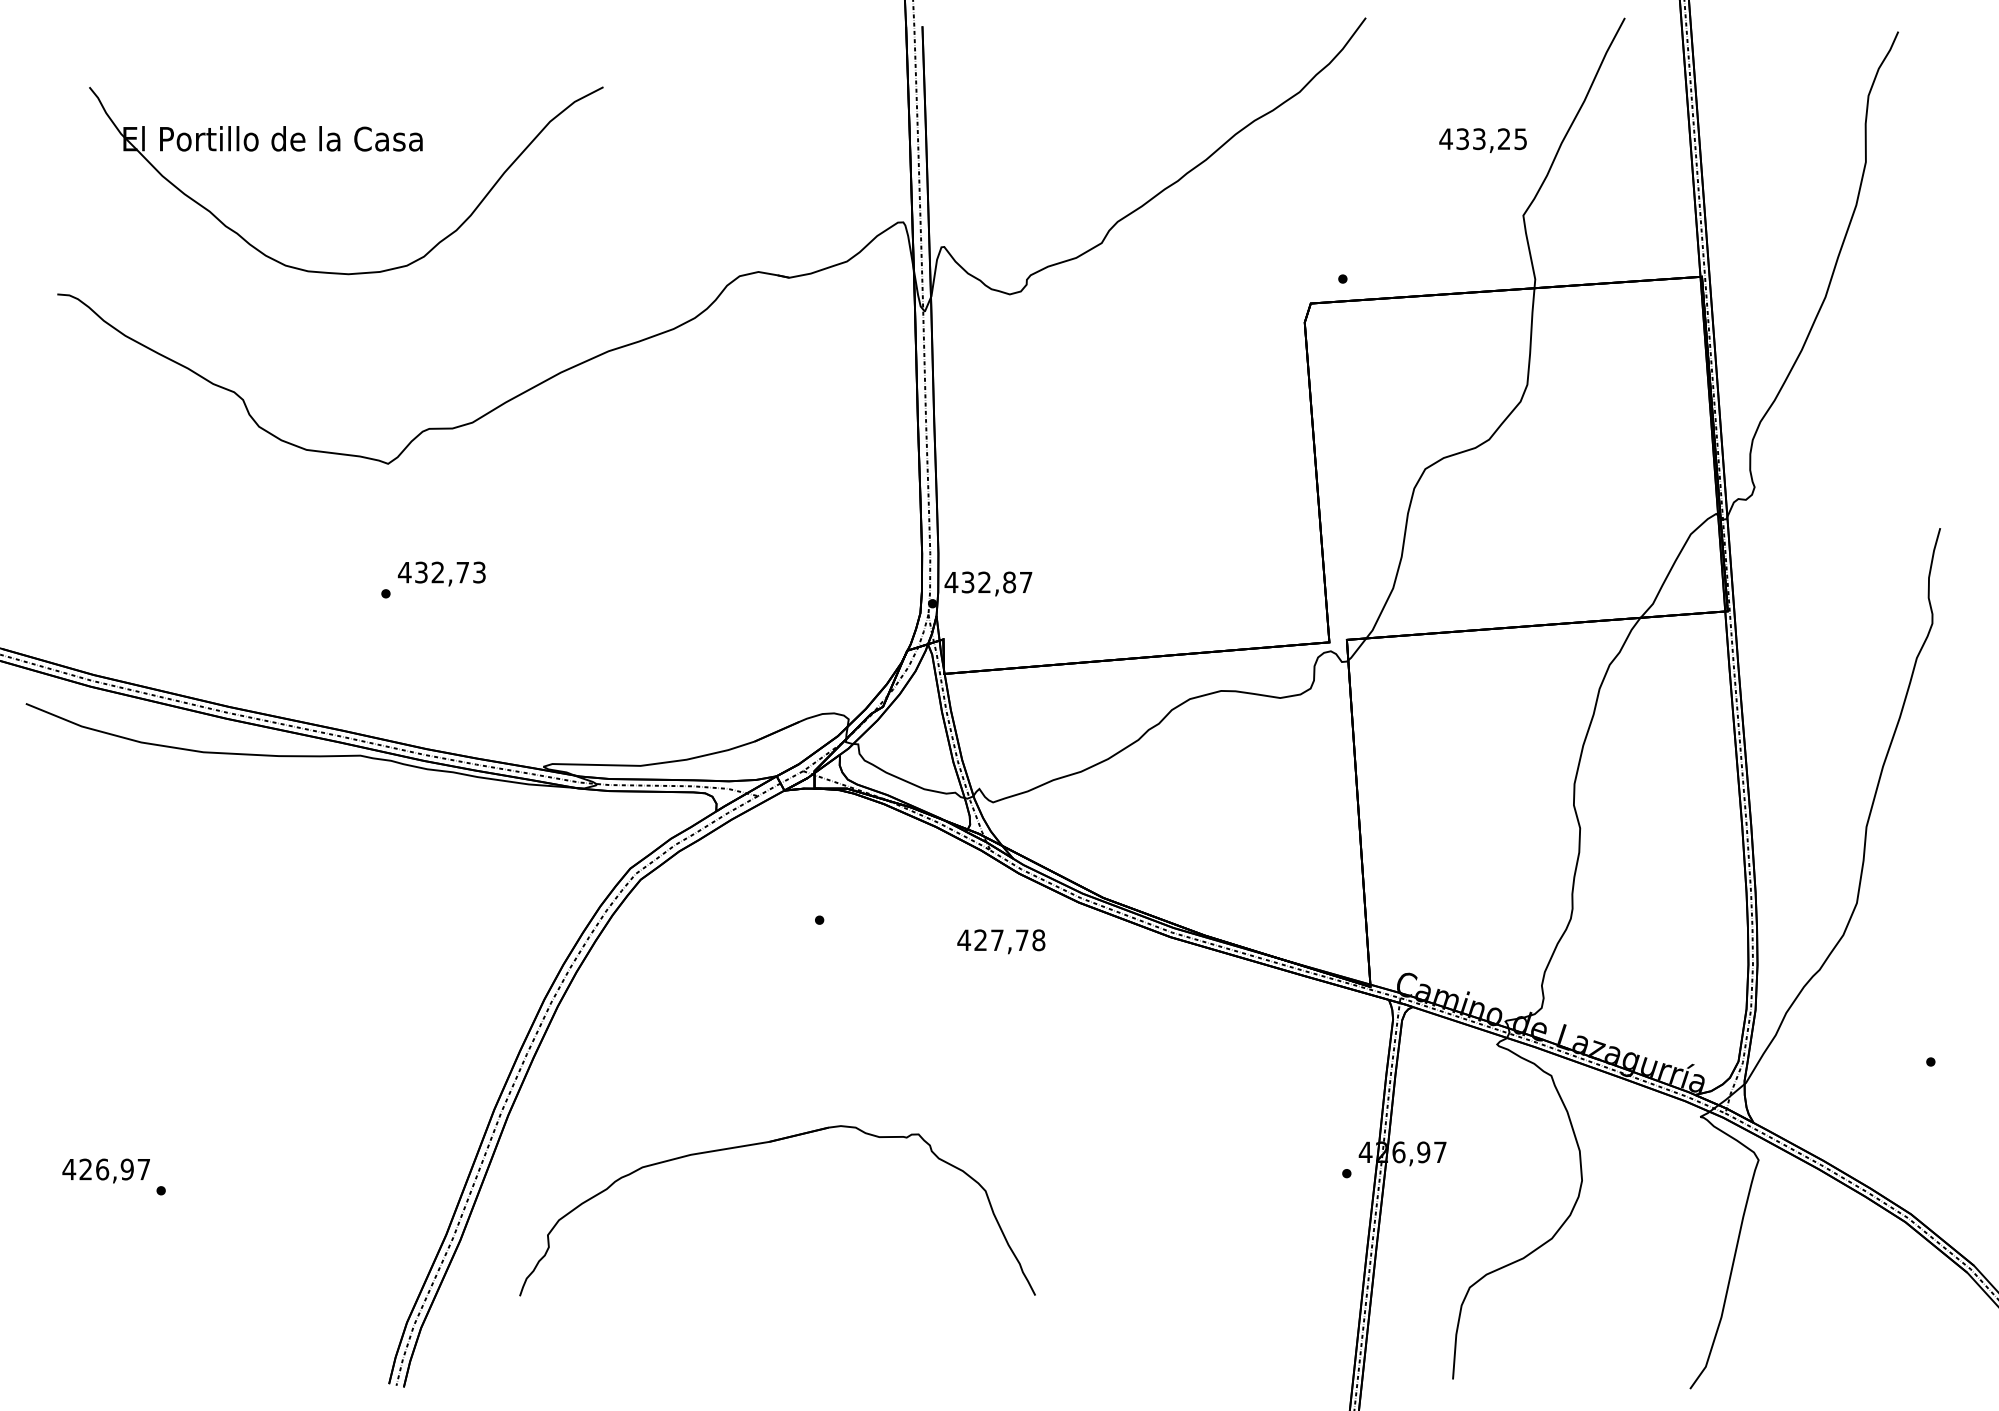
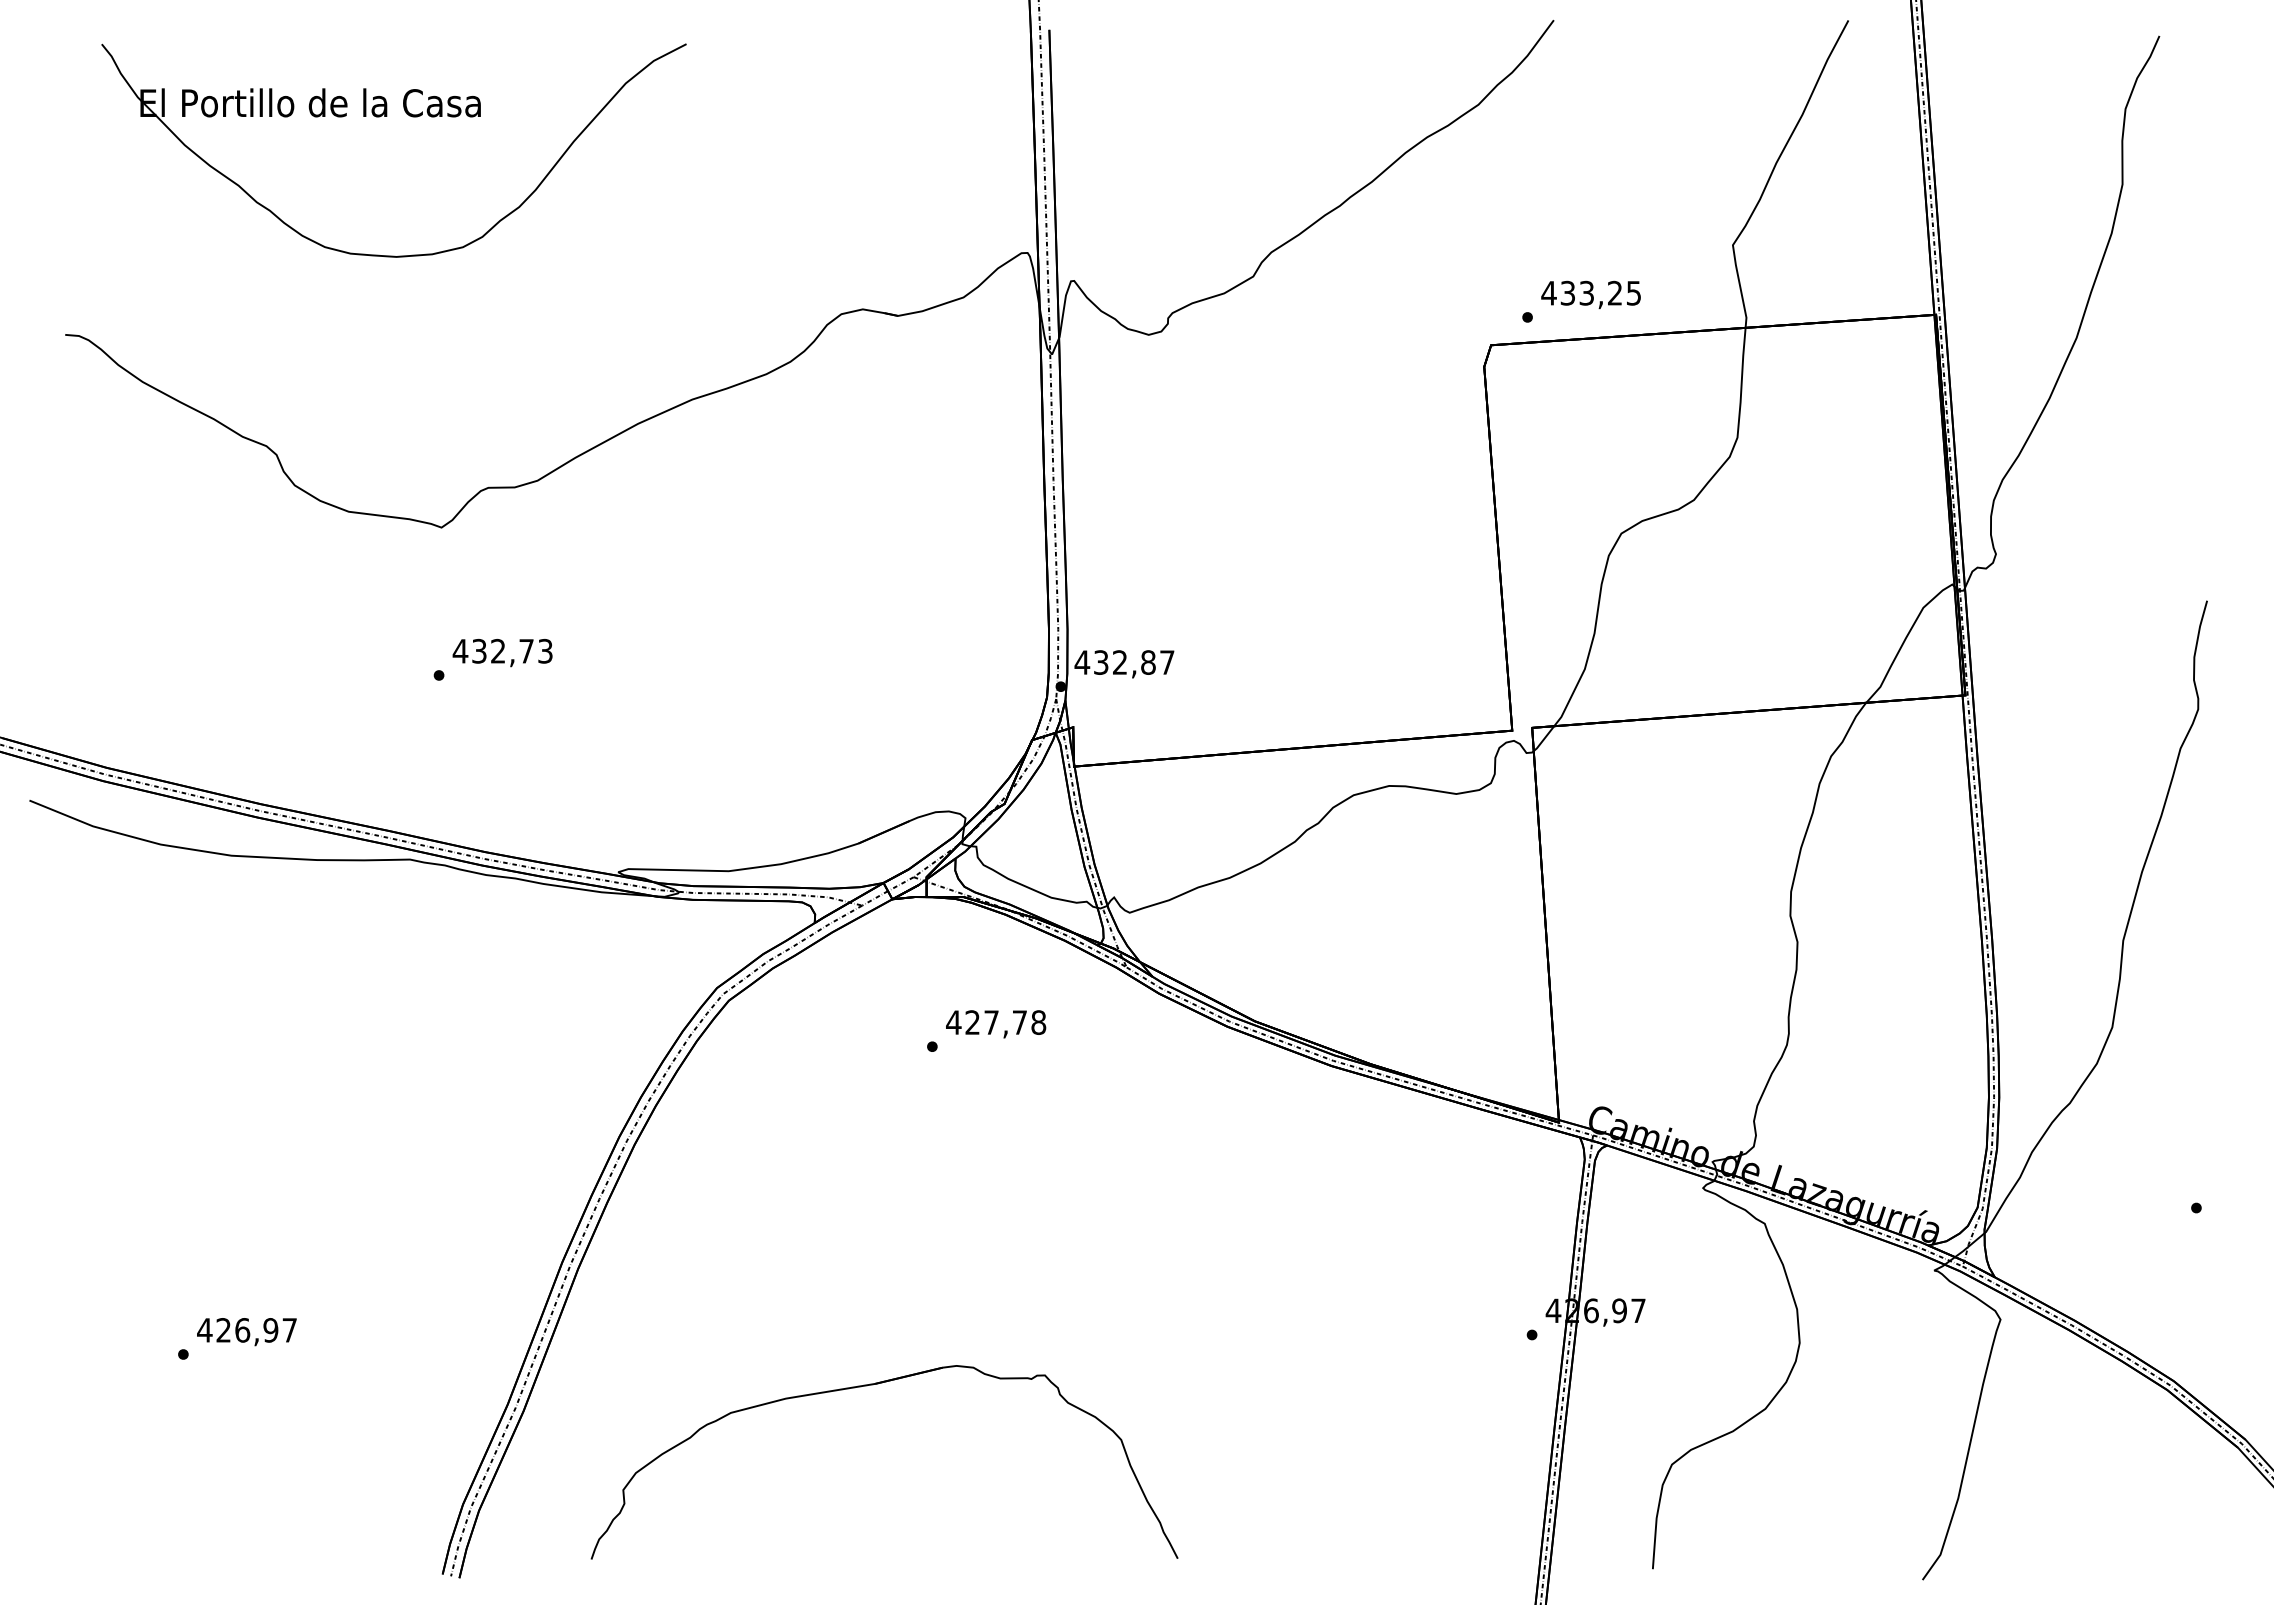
text: (1482, 140) -> (1590, 294), moved
part: (340, 150) -> (387, 116), moved
text: (1001, 941) -> (996, 1024), moved
part: (767, 1143) -> (873, 1385), moved
text: (105, 1171) -> (246, 1332), moved

